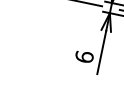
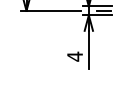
text: (84, 56) -> (75, 56), 6 -> 4

